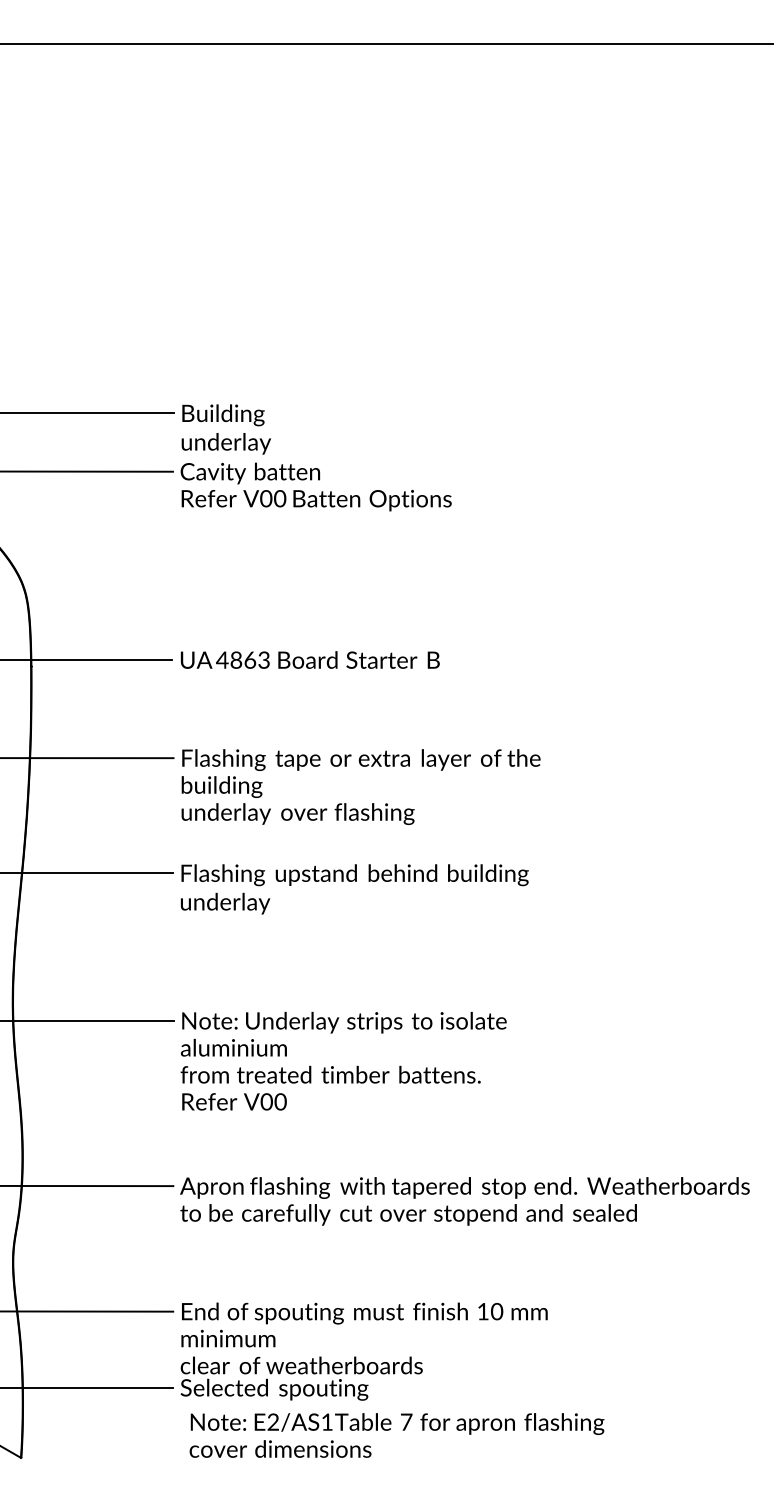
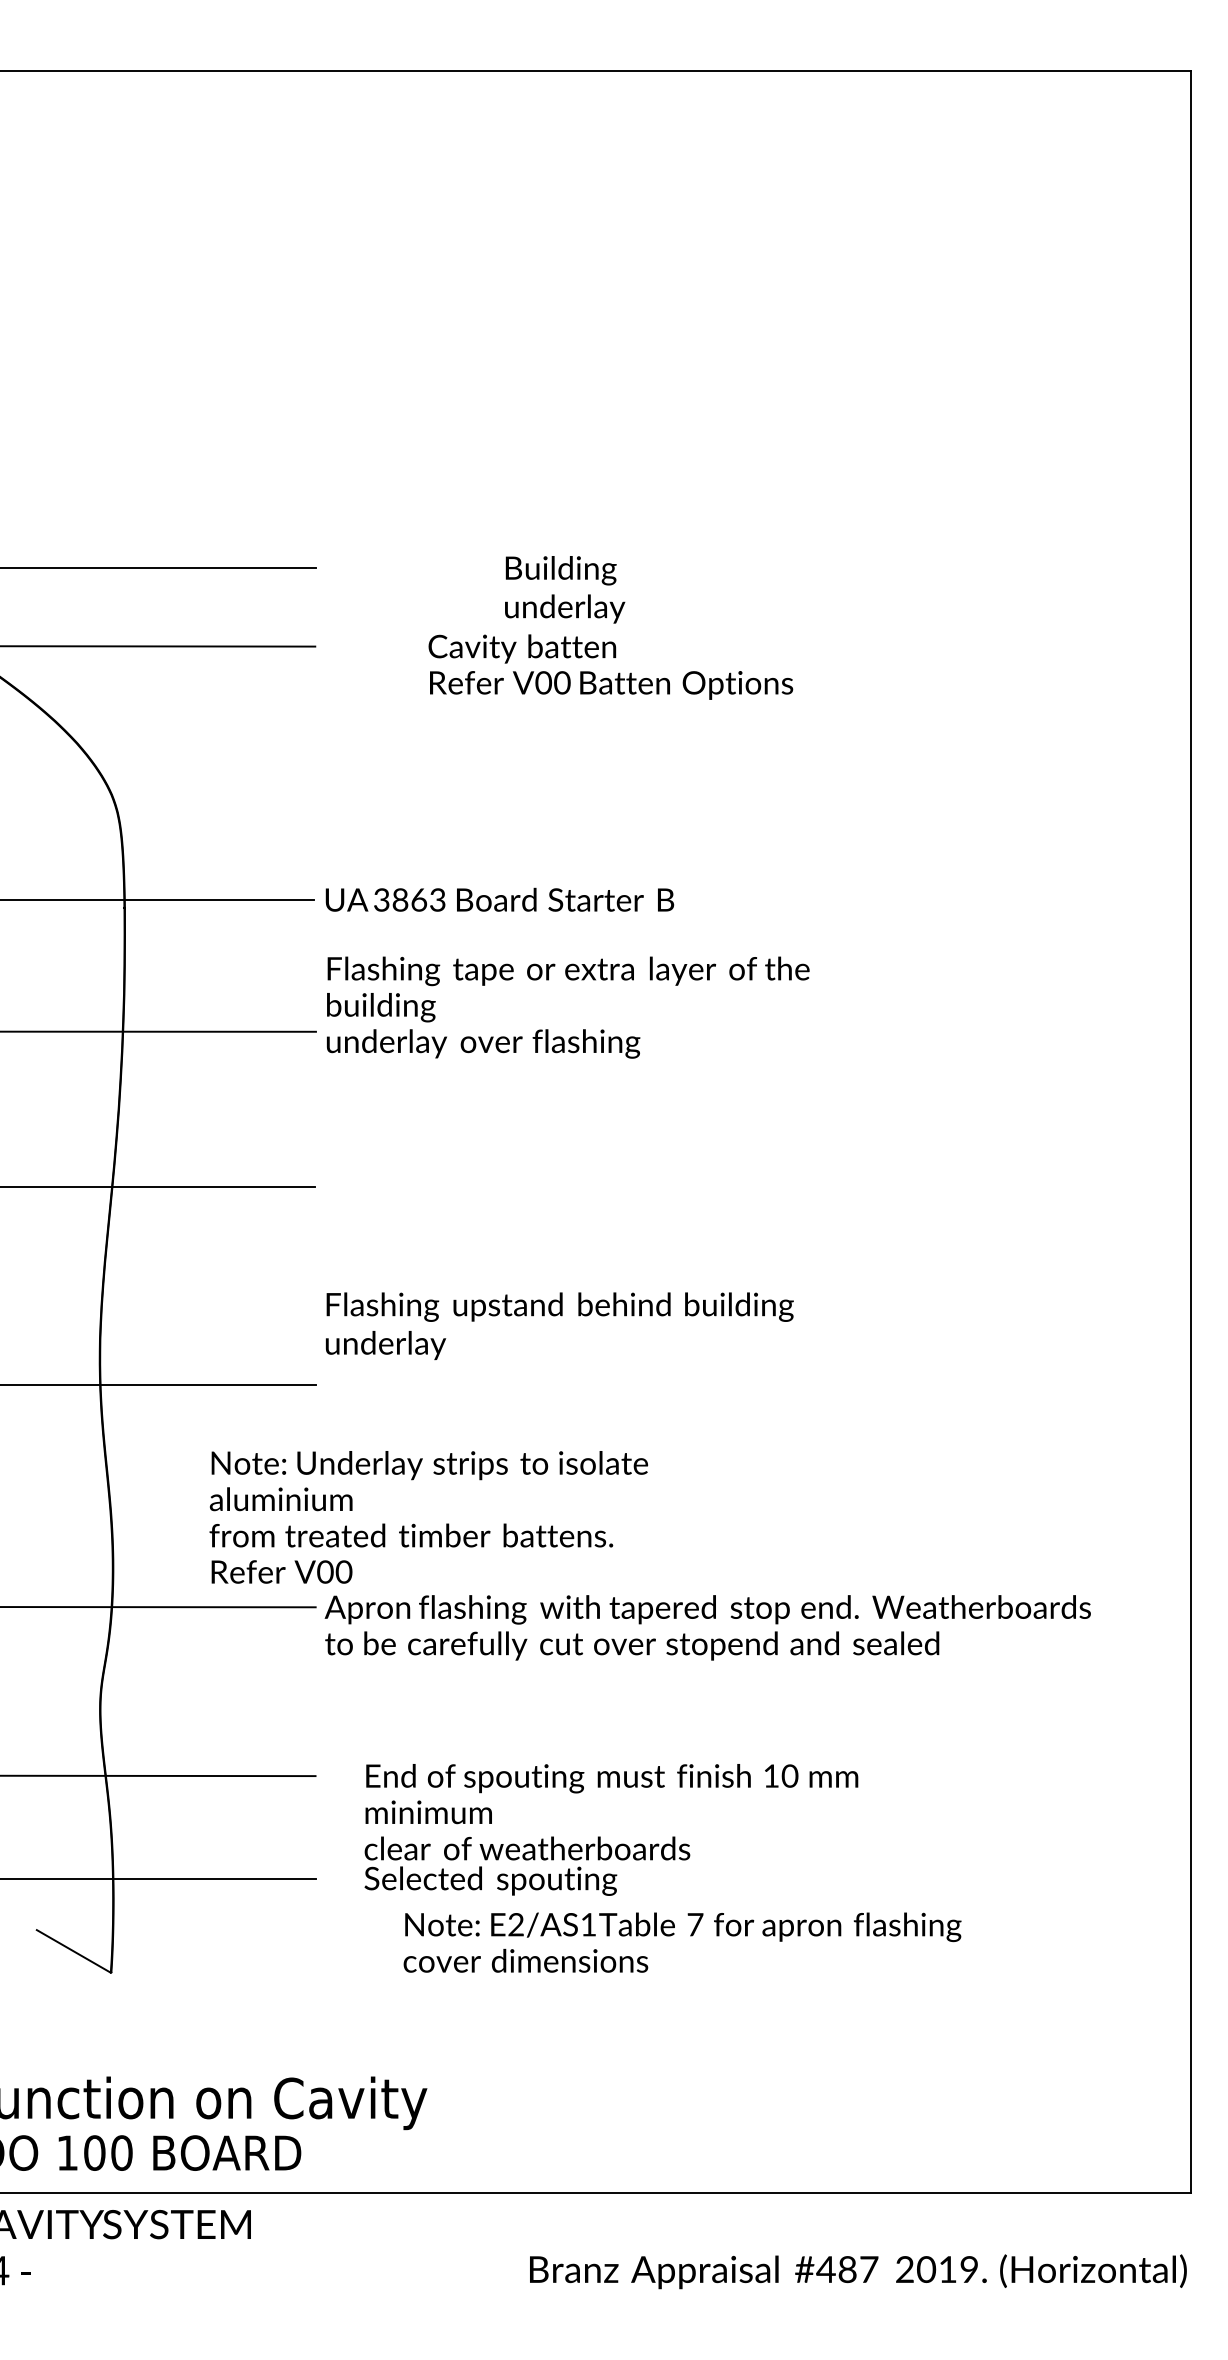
text: (226, 429) -> (565, 589), moved
text: (315, 486) -> (610, 666), moved
text: (222, 659) -> (381, 899), 4863 -> 3863
text: (361, 786) -> (568, 1007), moved
text: (354, 889) -> (559, 1326), moved
text: (343, 1061) -> (428, 1517), moved
text: (364, 1351) -> (611, 1829), moved
text: (396, 1435) -> (682, 1942), moved

